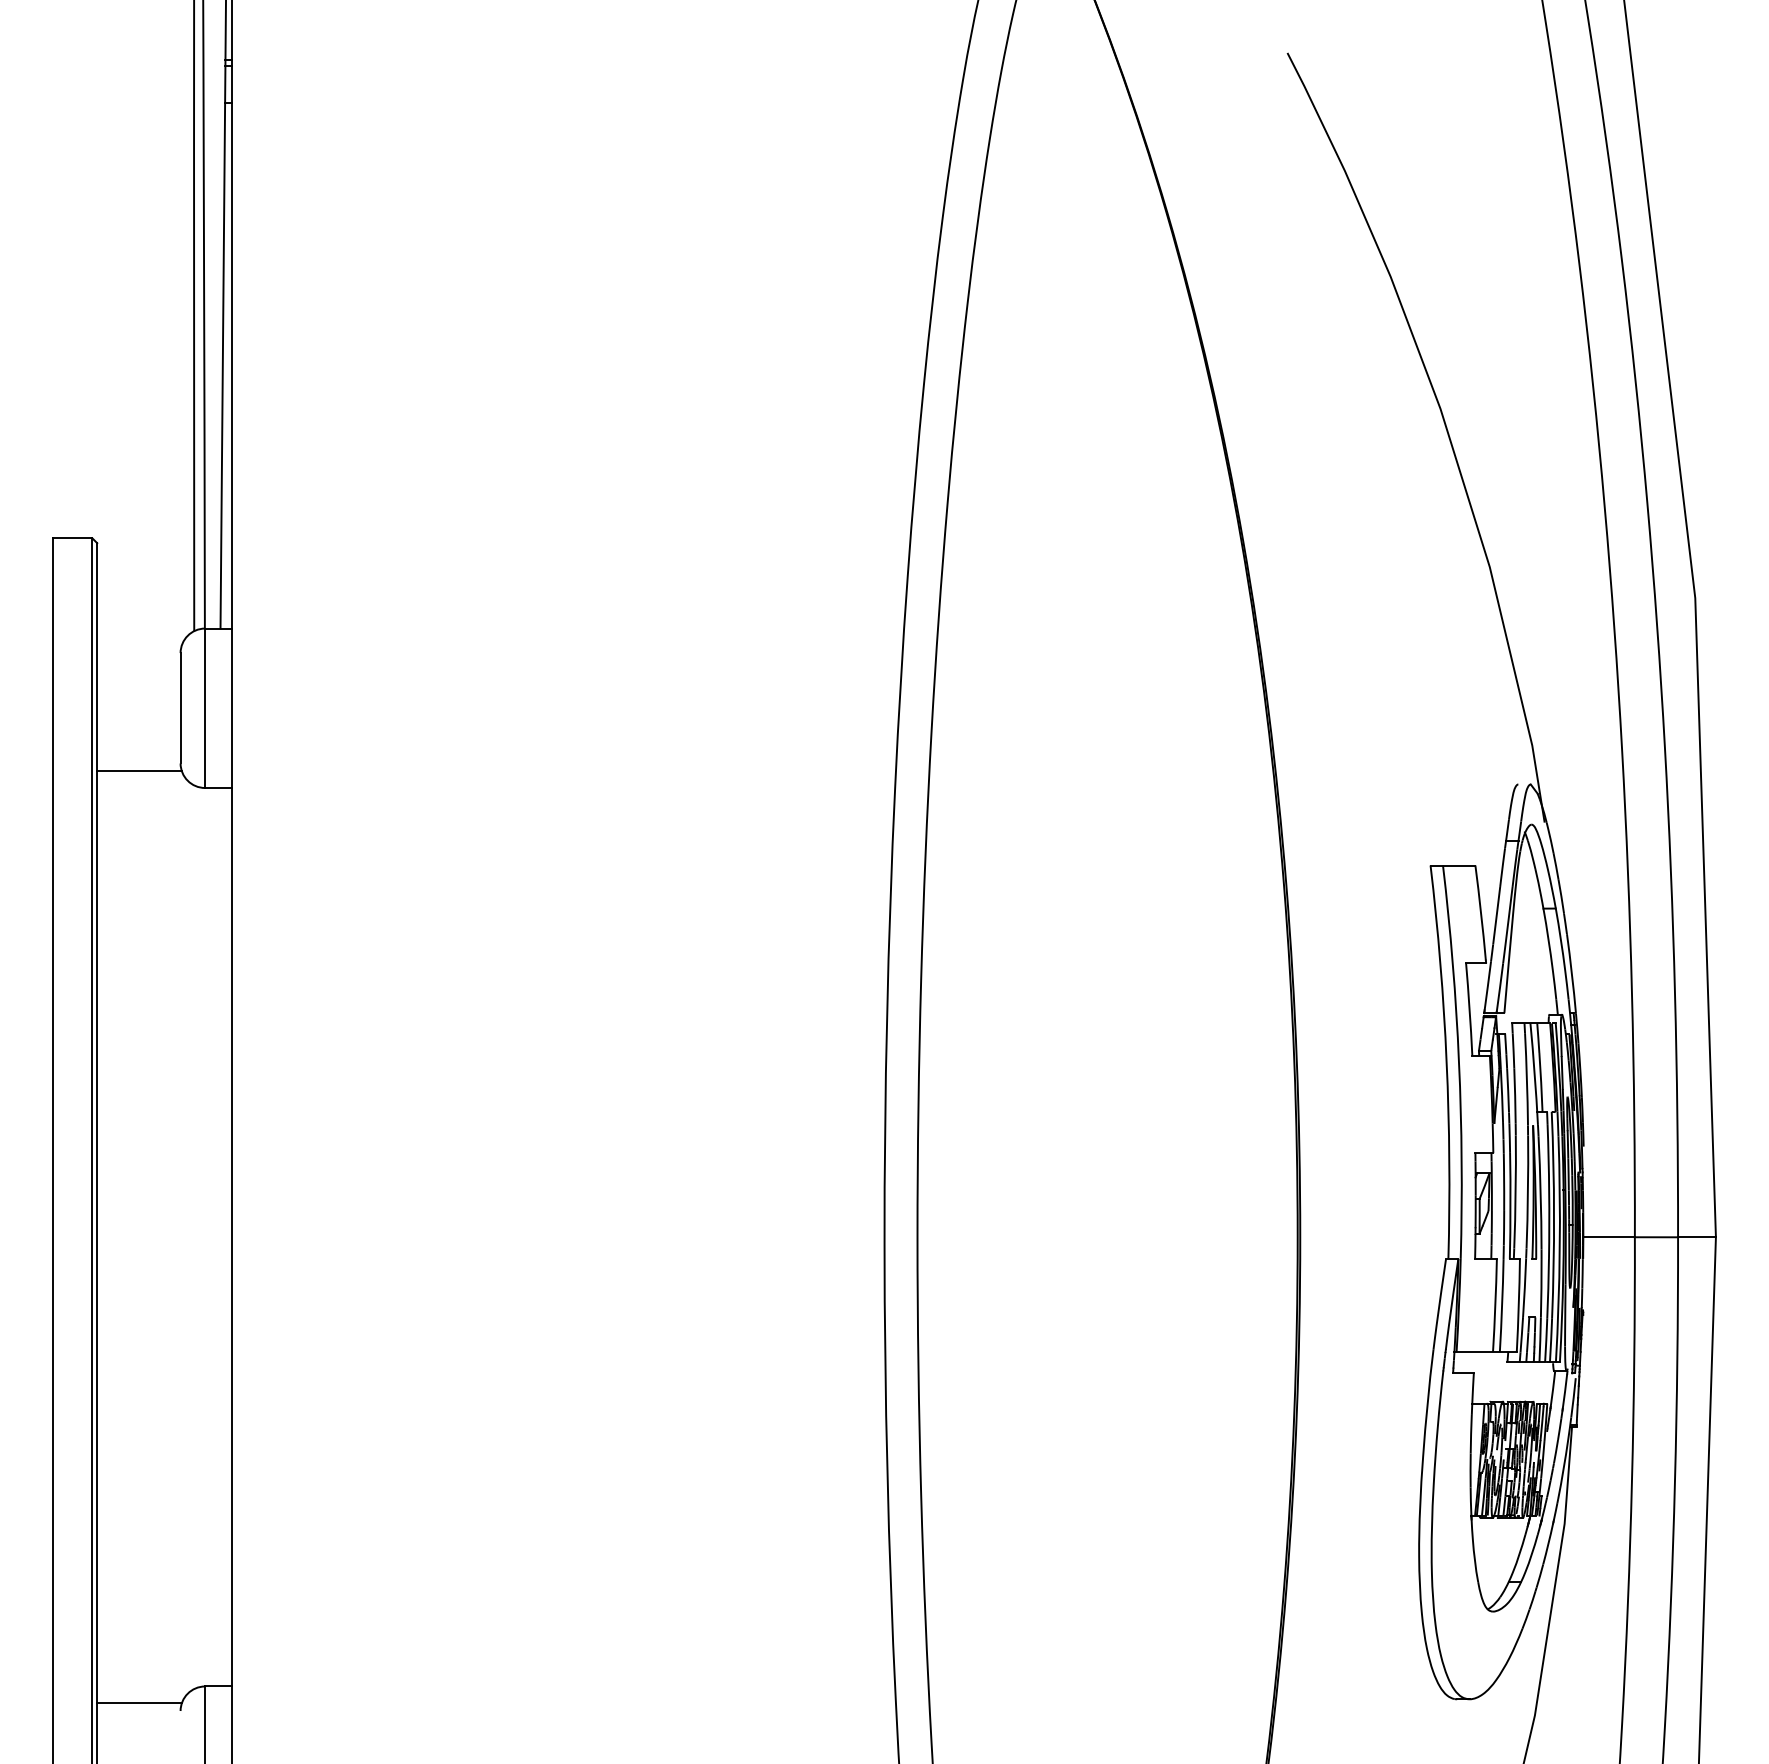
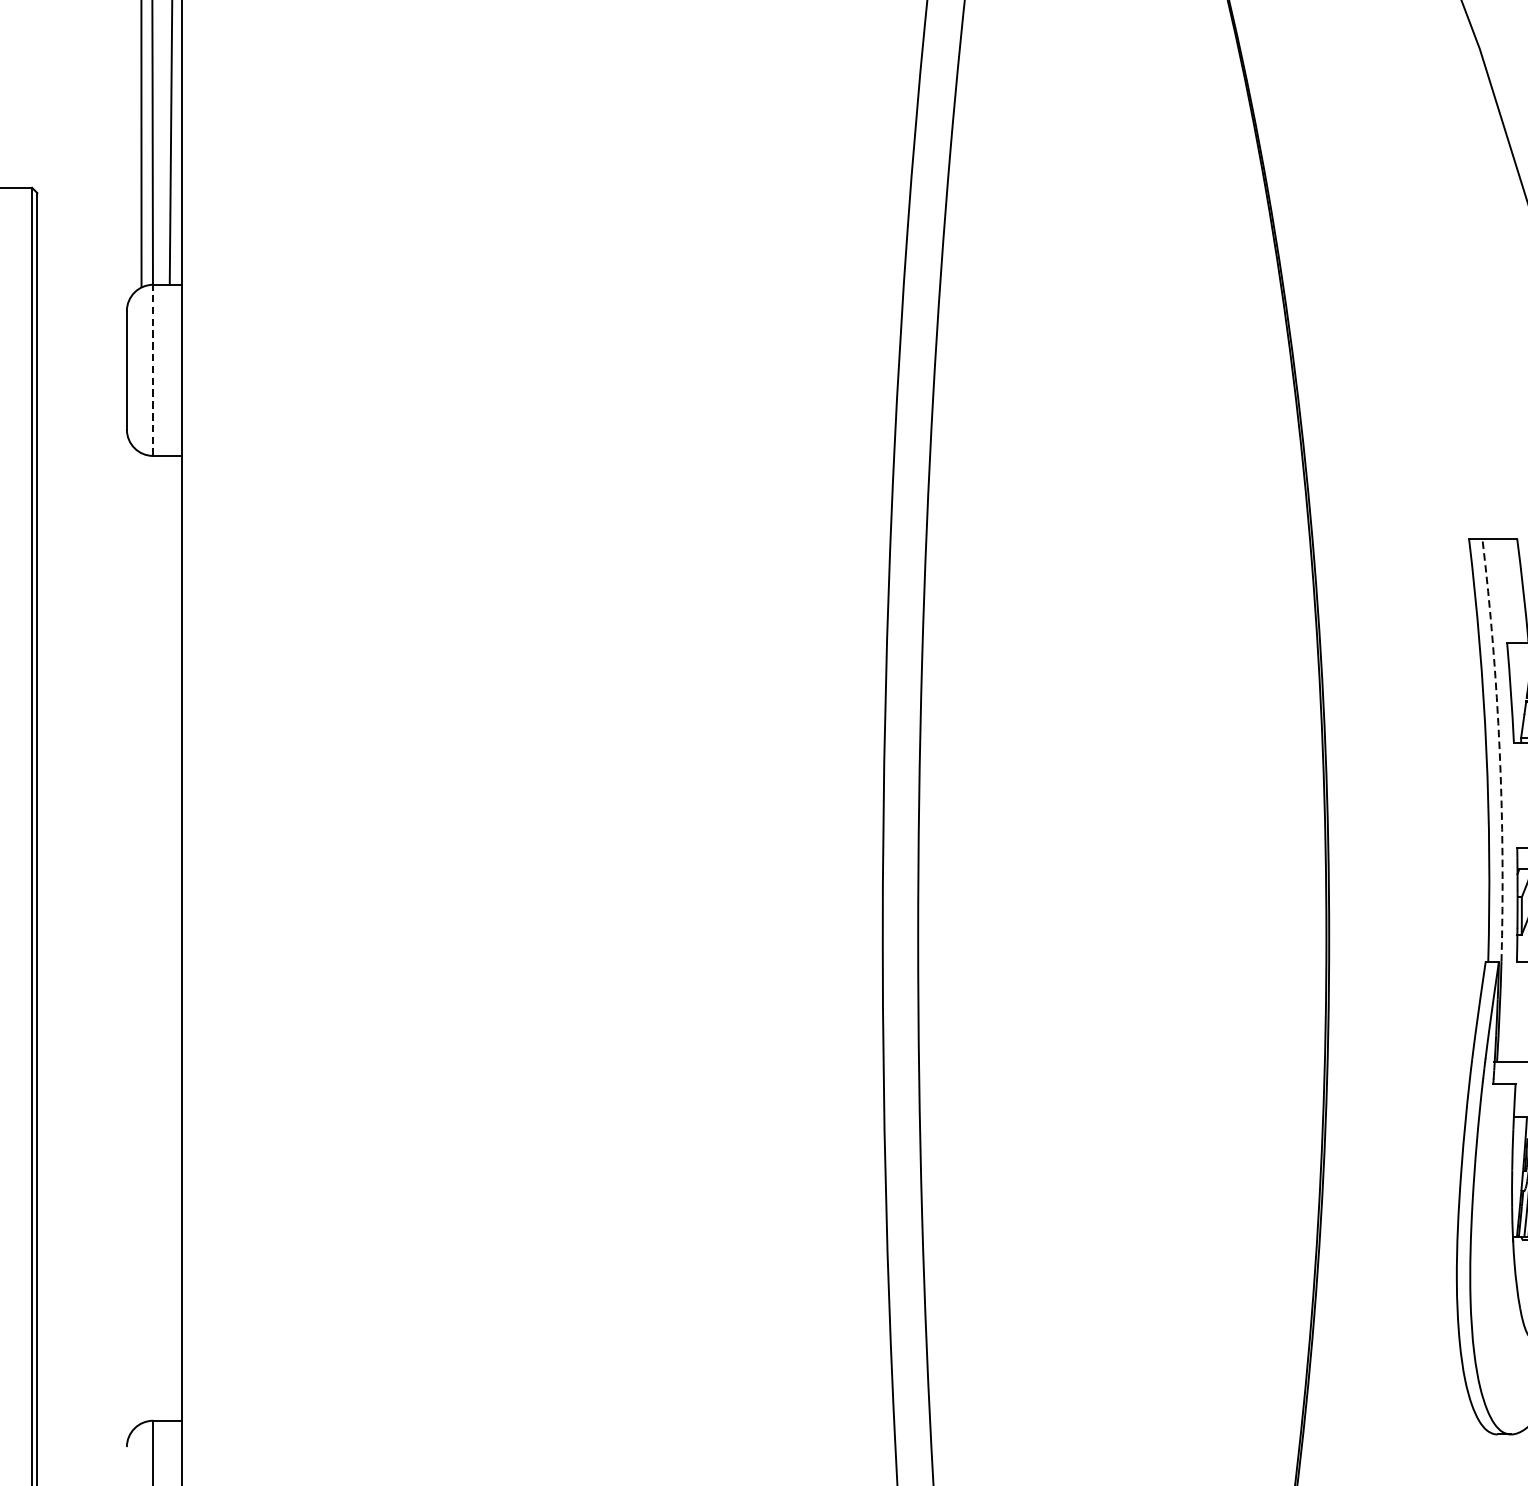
line: (205, 708) -> (153, 370), solid -> dashed
line: (139, 771) -> (82, 438), removed
arc: (1459, 1061) -> (1500, 749), solid -> dashed
line: (139, 1703) -> (82, 1439), removed

